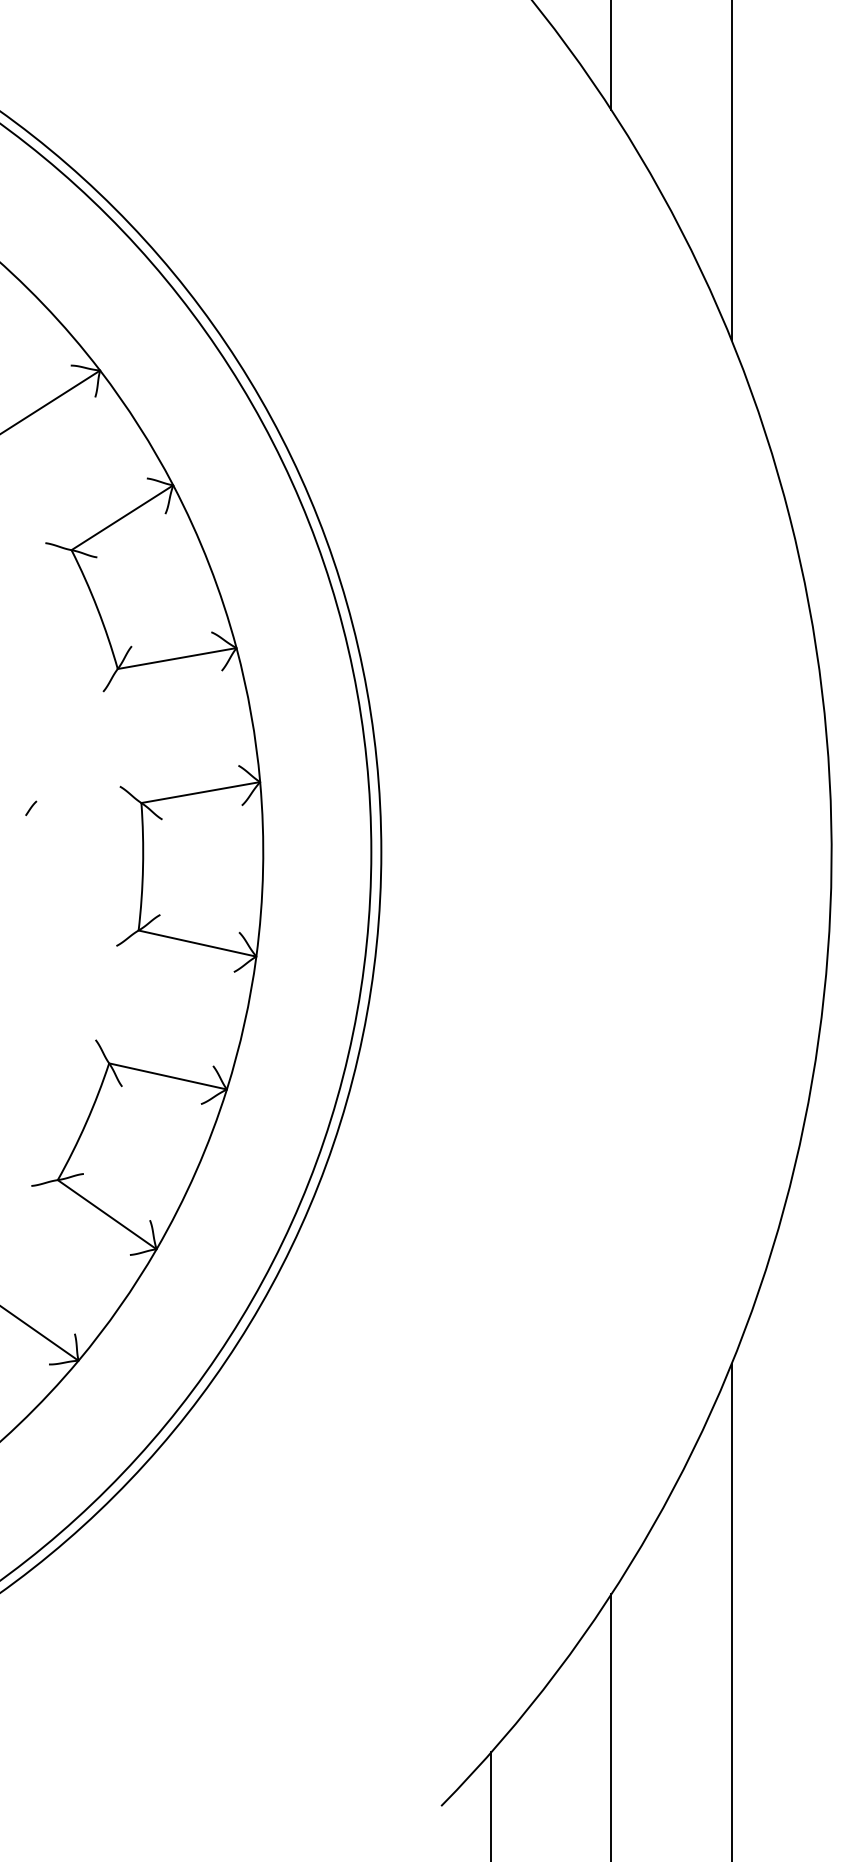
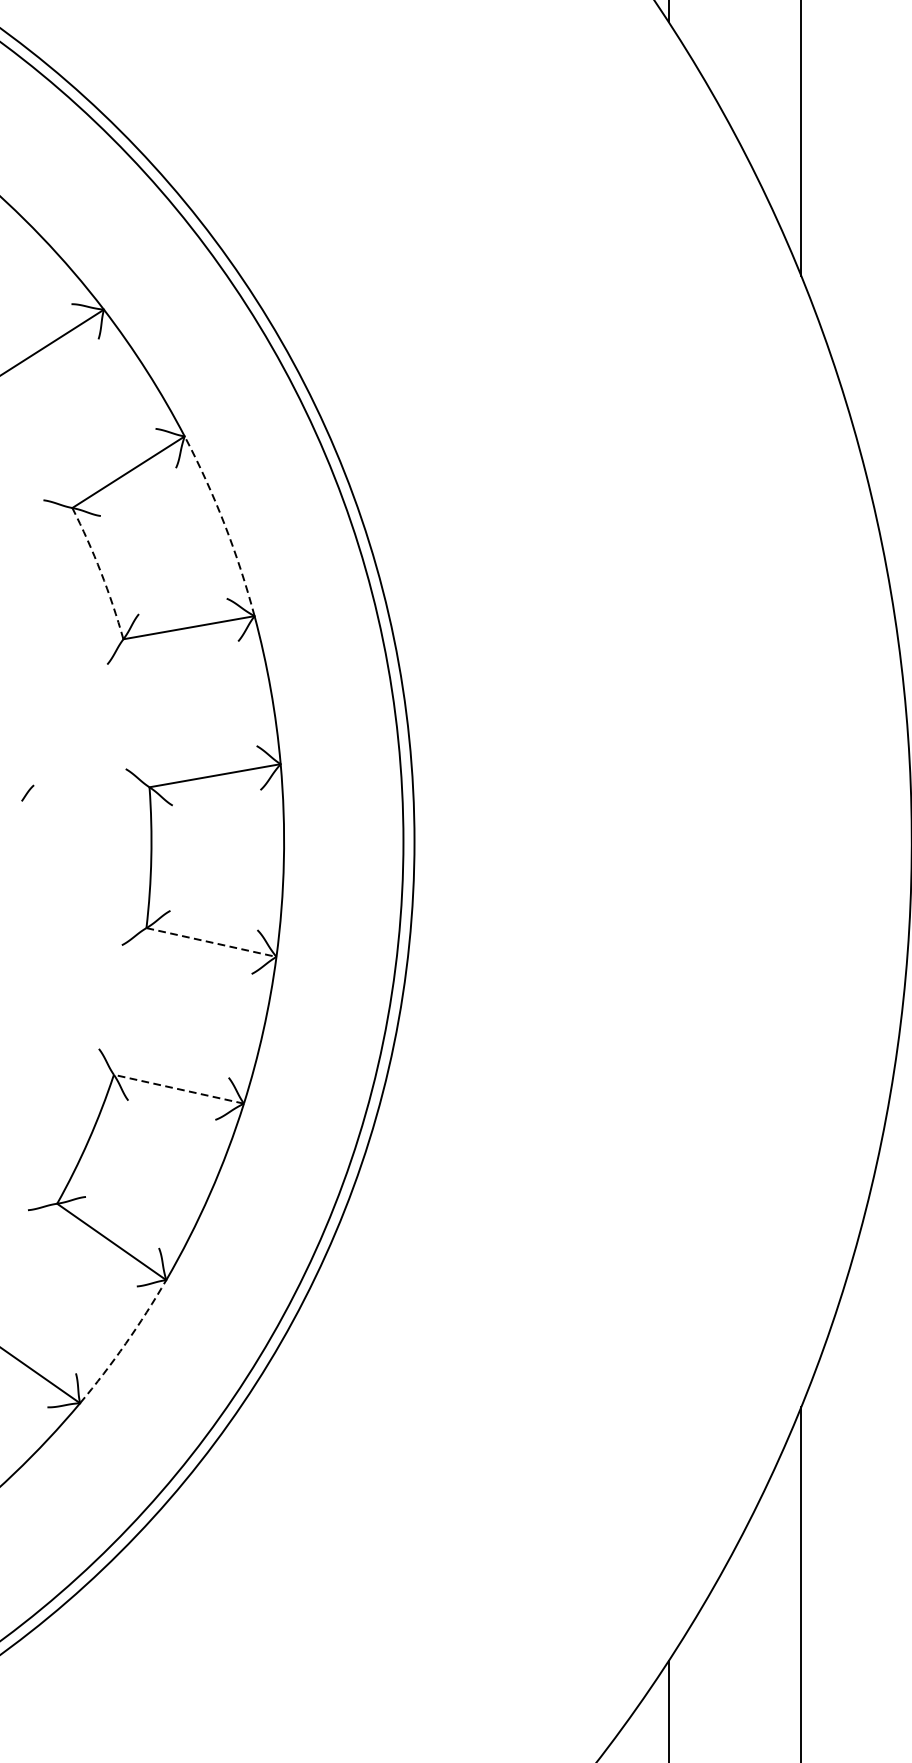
arc: (209, 564) -> (224, 523), solid -> dashed
arc: (97, 608) -> (101, 572), solid -> dashed
line: (198, 943) -> (212, 942), solid -> dashed
line: (167, 1076) -> (178, 1089), solid -> dashed
arc: (119, 1306) -> (125, 1343), solid -> dashed

